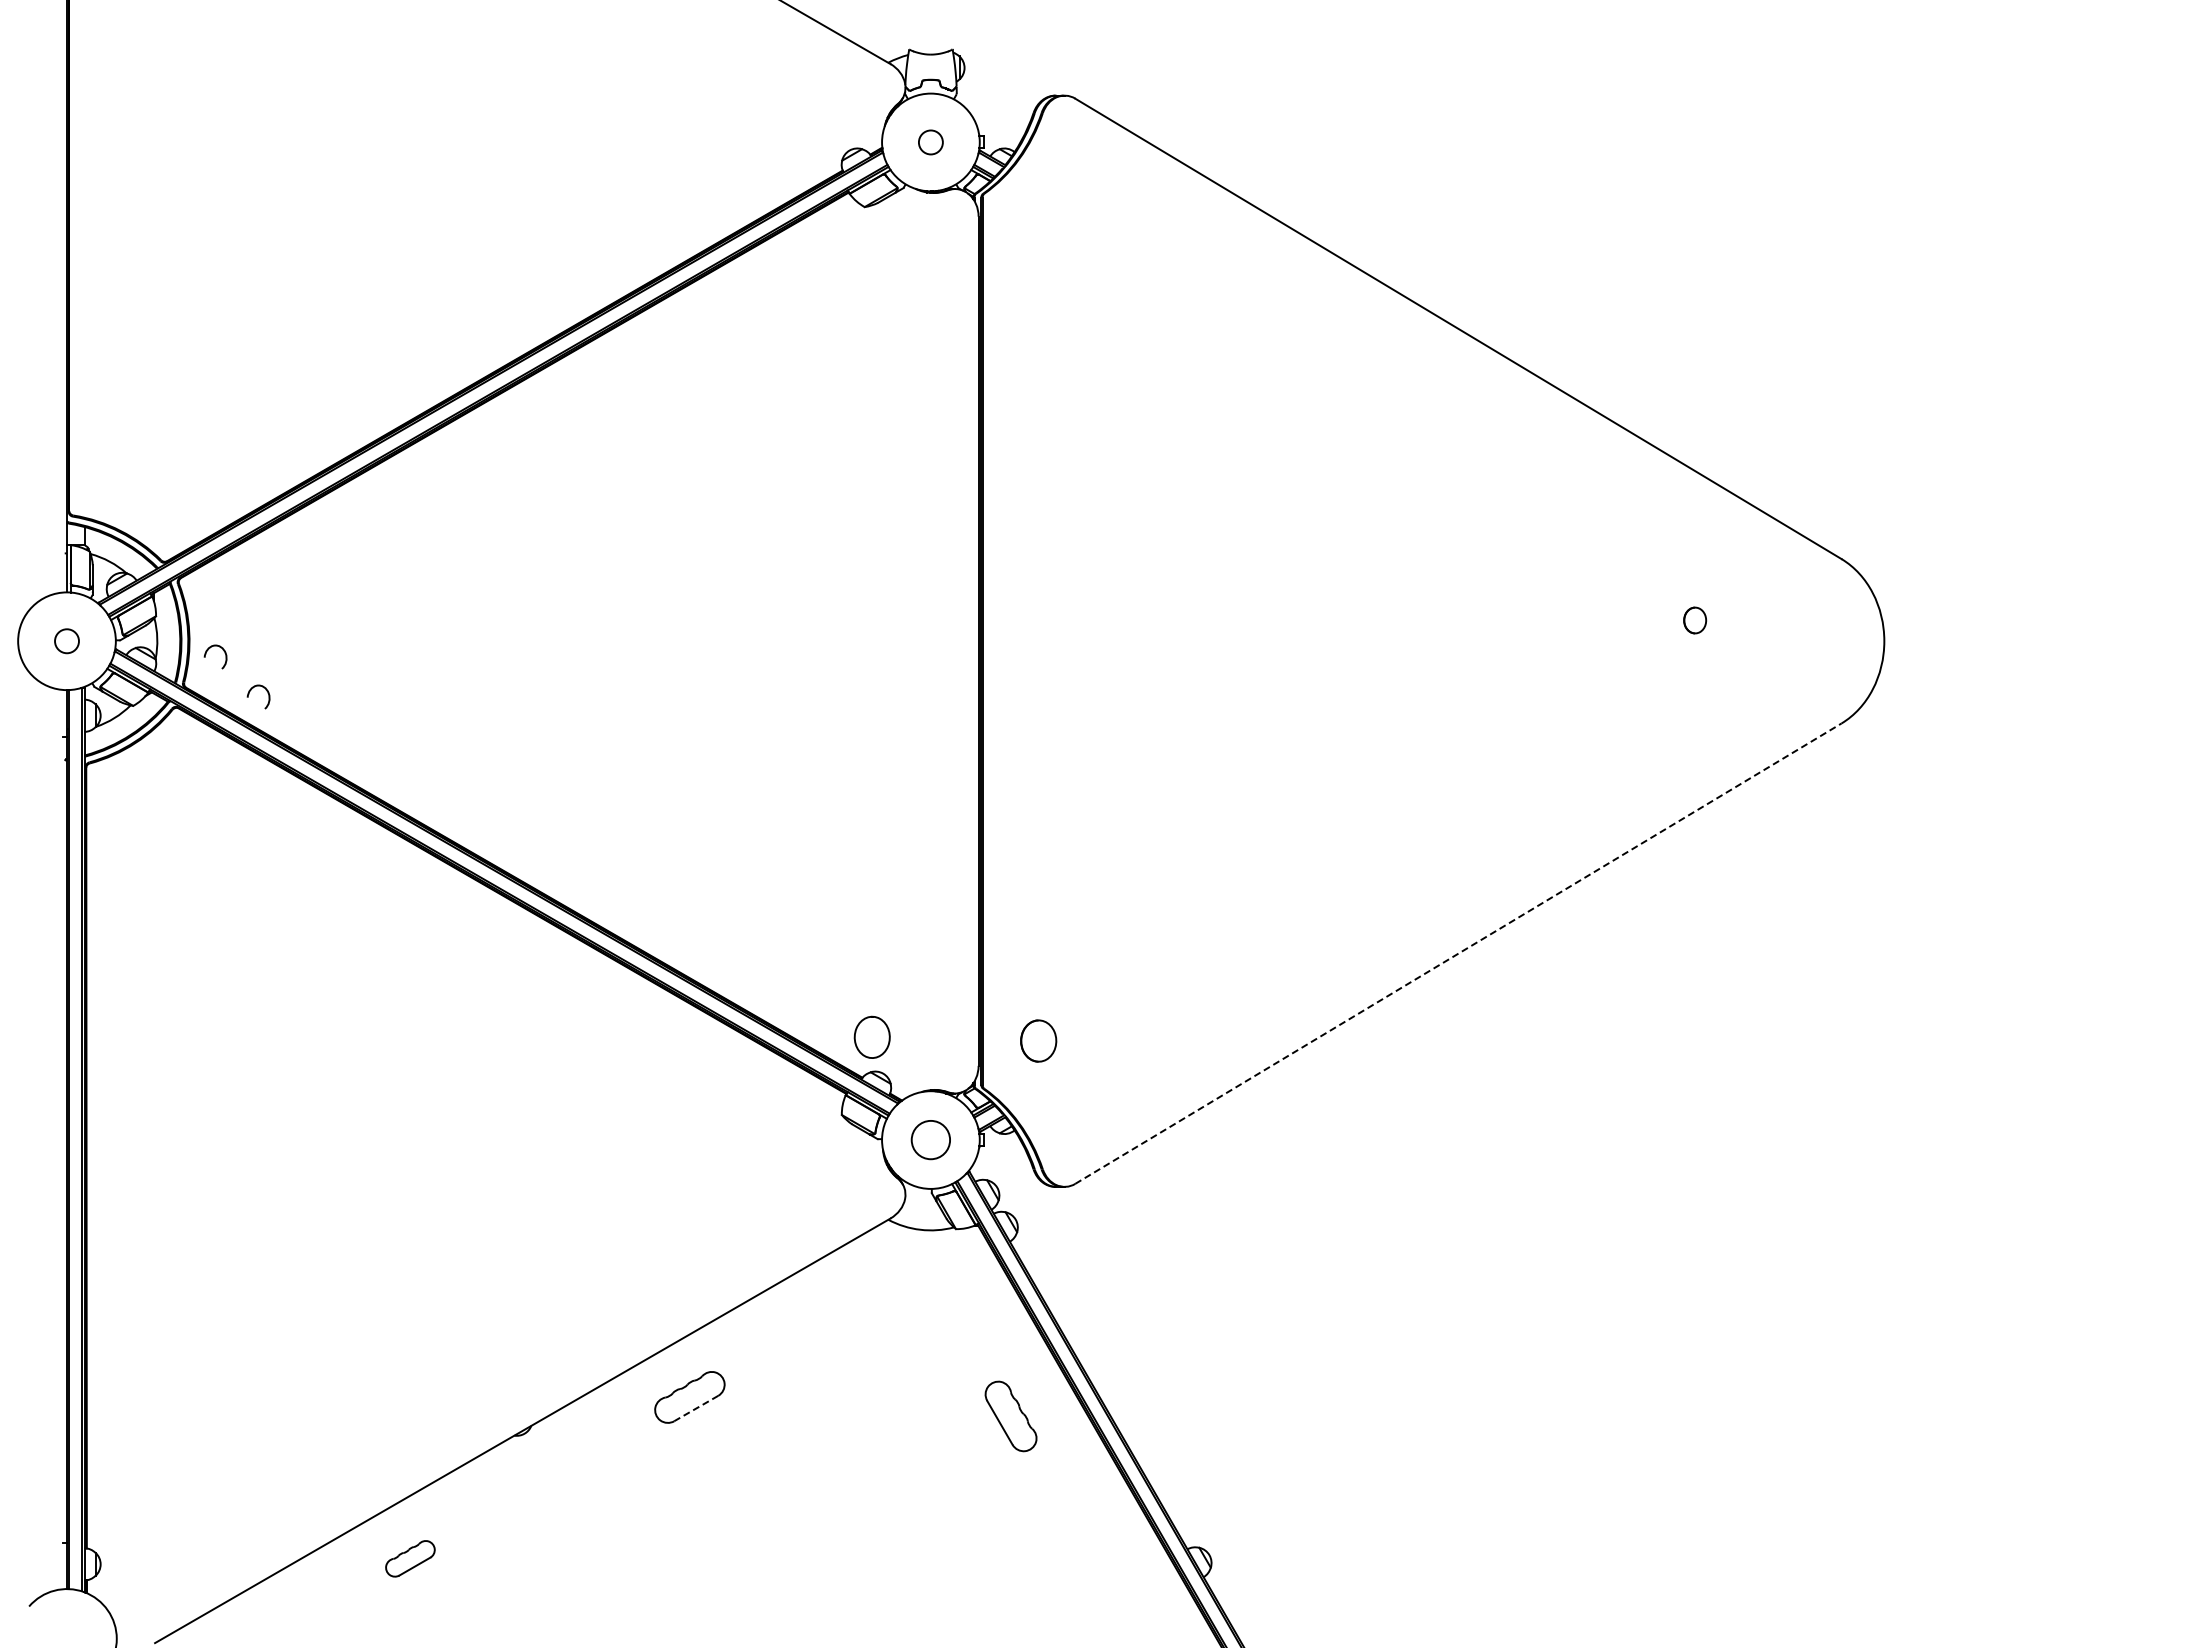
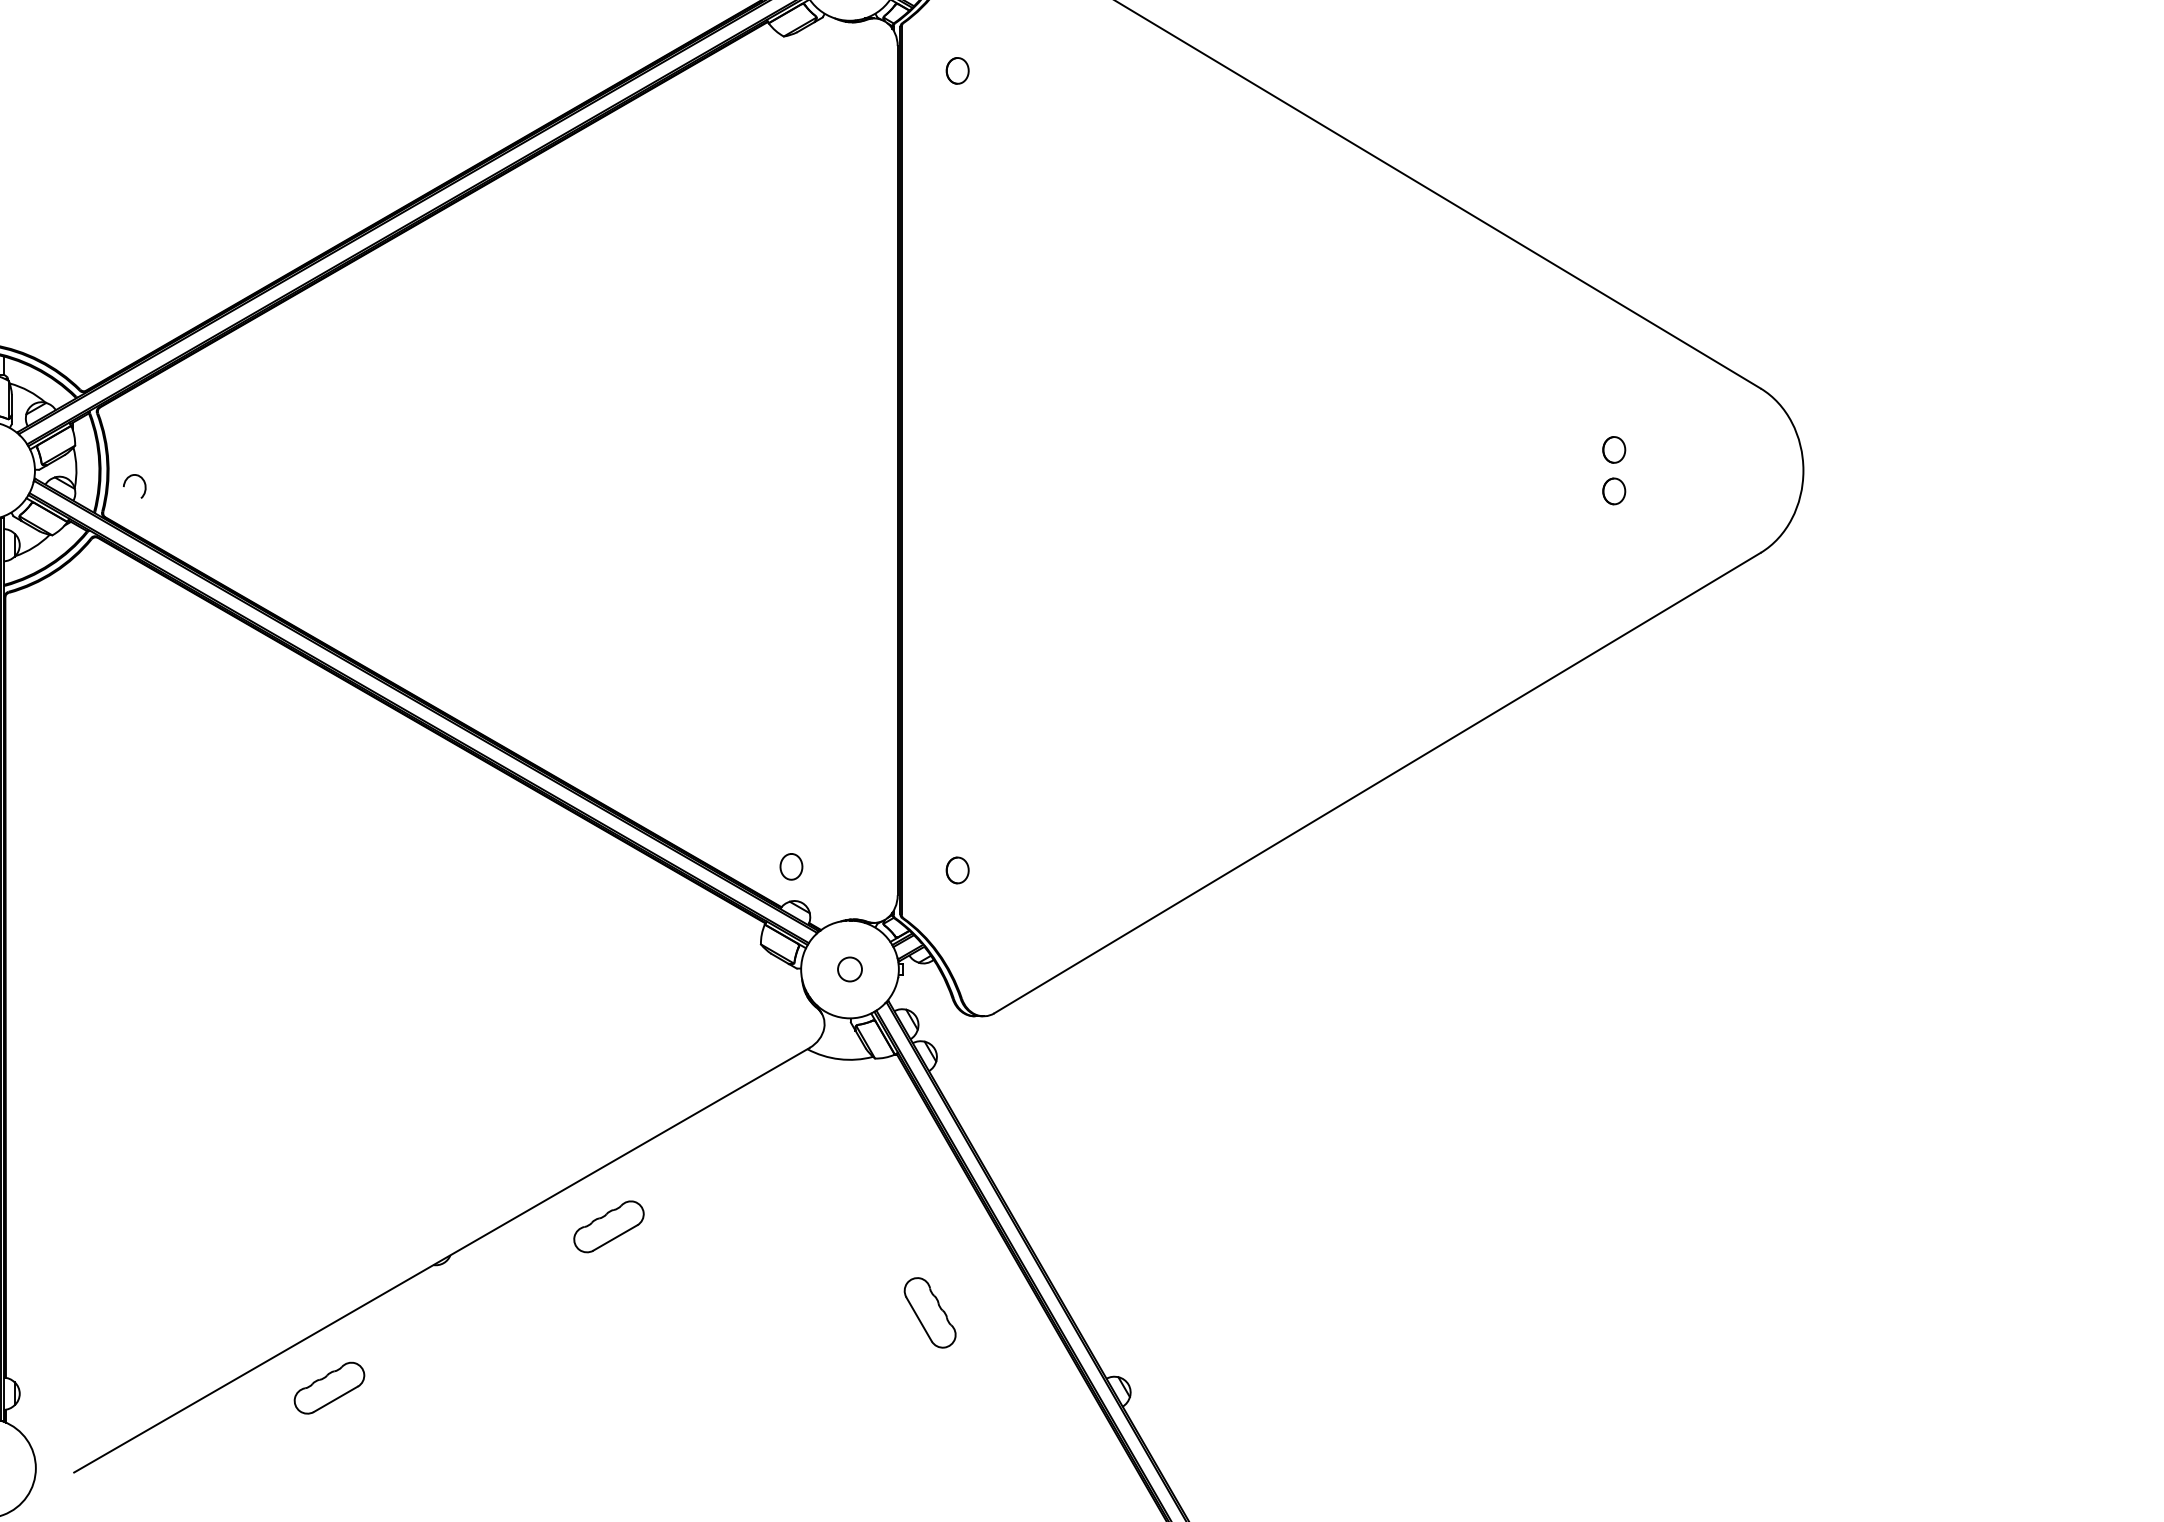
part: (1038, 241) -> (957, 70), added
part: (1695, 661) -> (1614, 490), added
part: (252, 689) -> (171, 518), removed
line: (1458, 953) -> (1377, 782), dashed -> solid
part: (872, 1037) -> (791, 866), size x0.62
part: (1038, 1040) -> (957, 869), size x0.62
circle: (930, 1140) -> (849, 969), size x0.62
line: (695, 1408) -> (614, 1237), dashed -> solid
part: (1010, 1416) -> (929, 1312), moved
part: (410, 1558) -> (329, 1387), size x1.43

